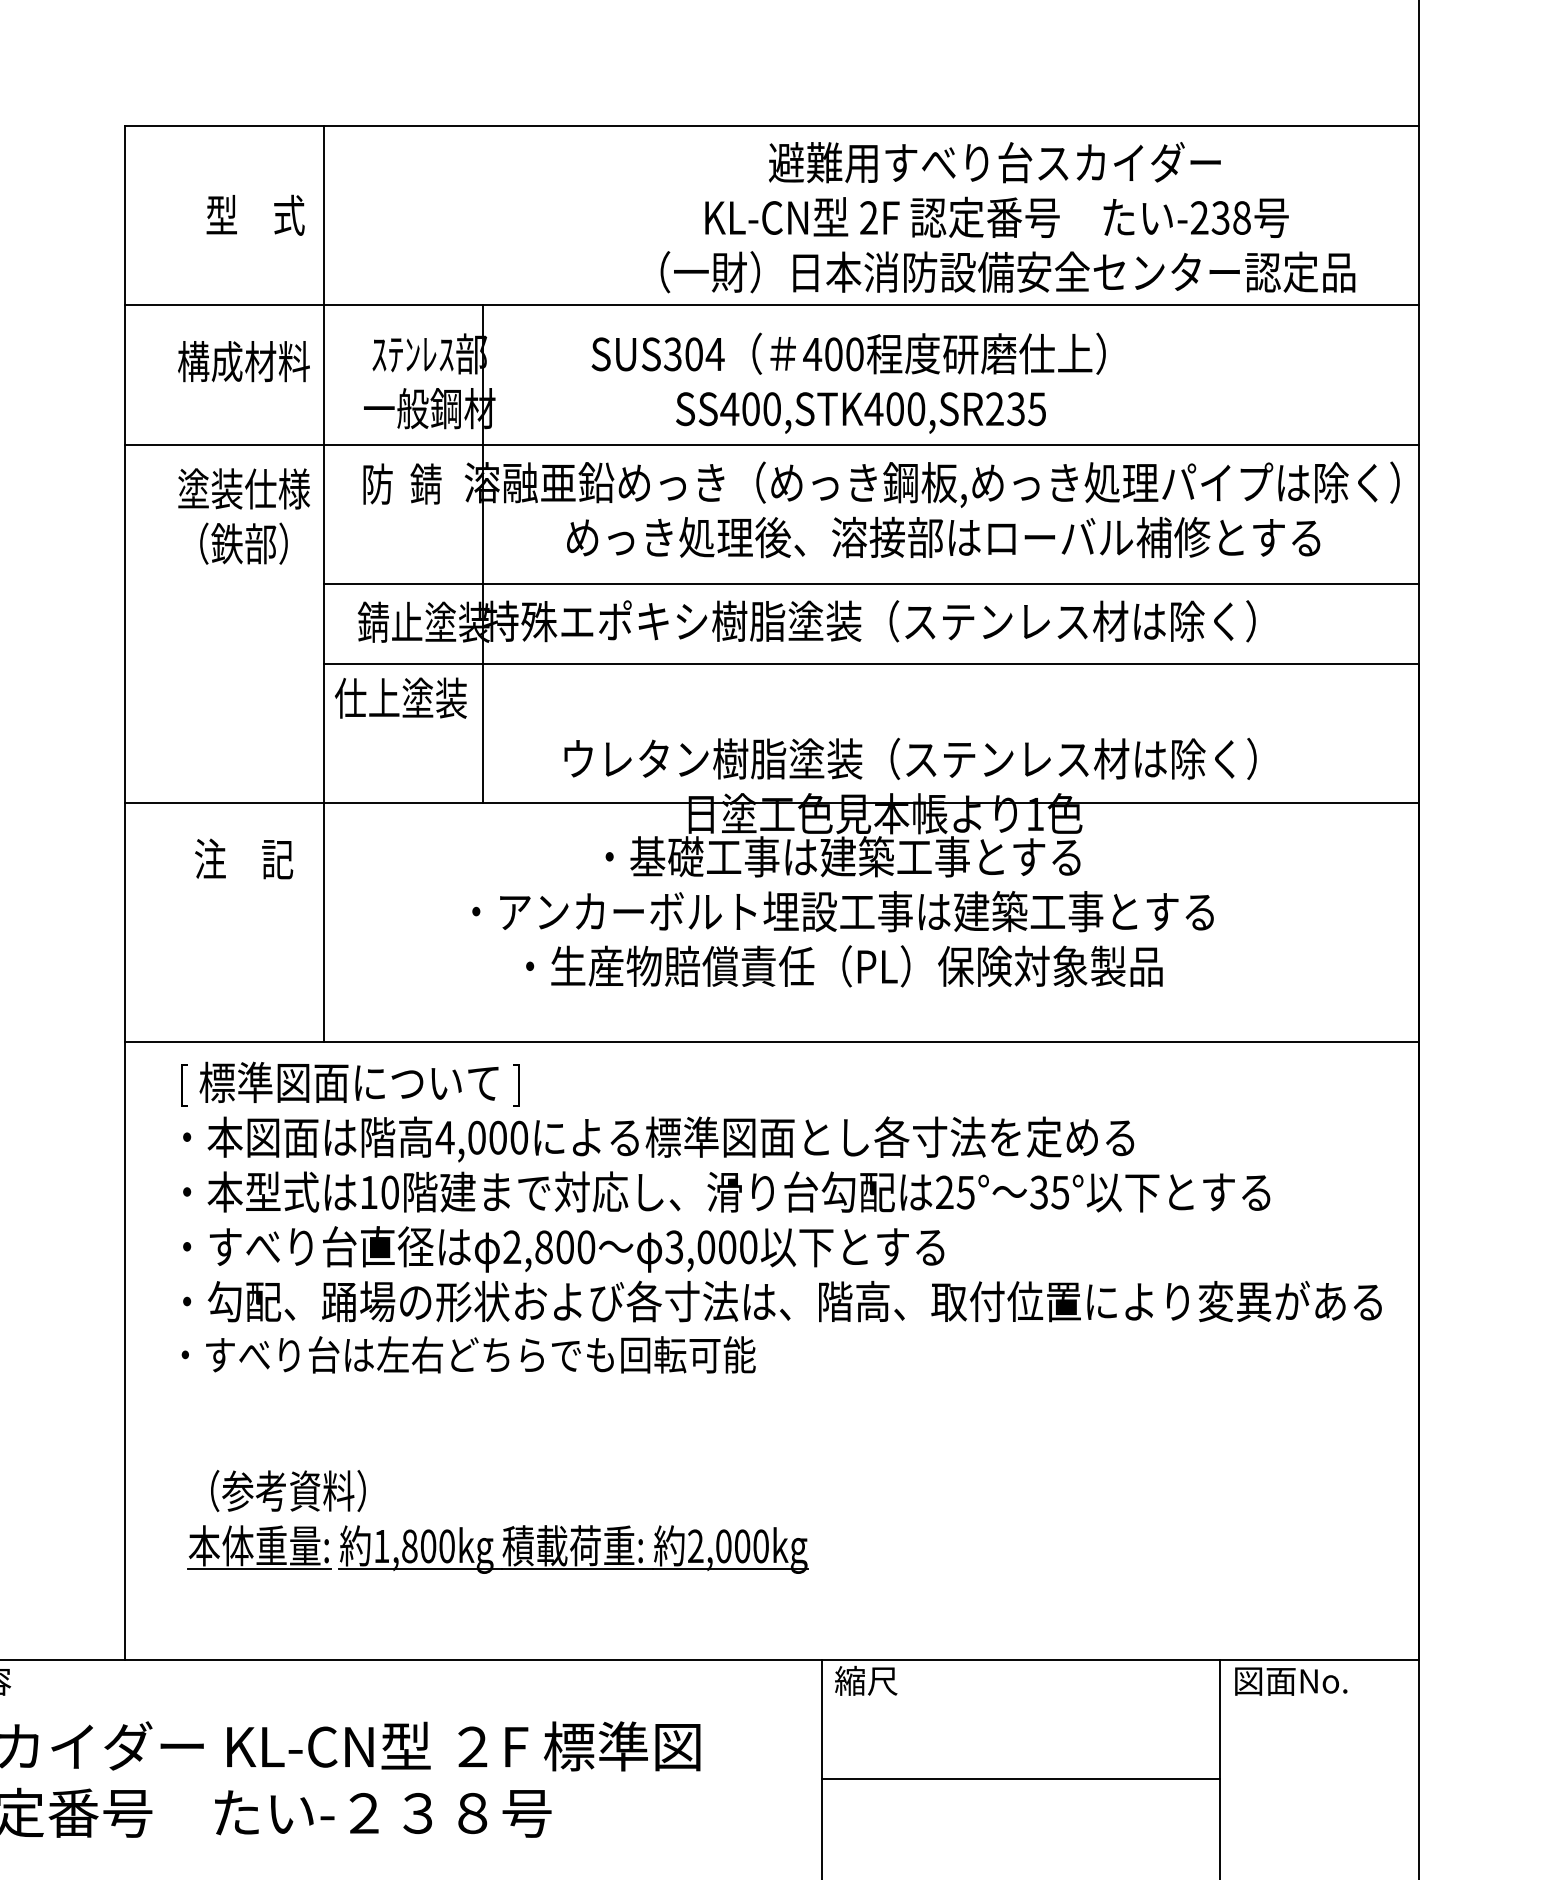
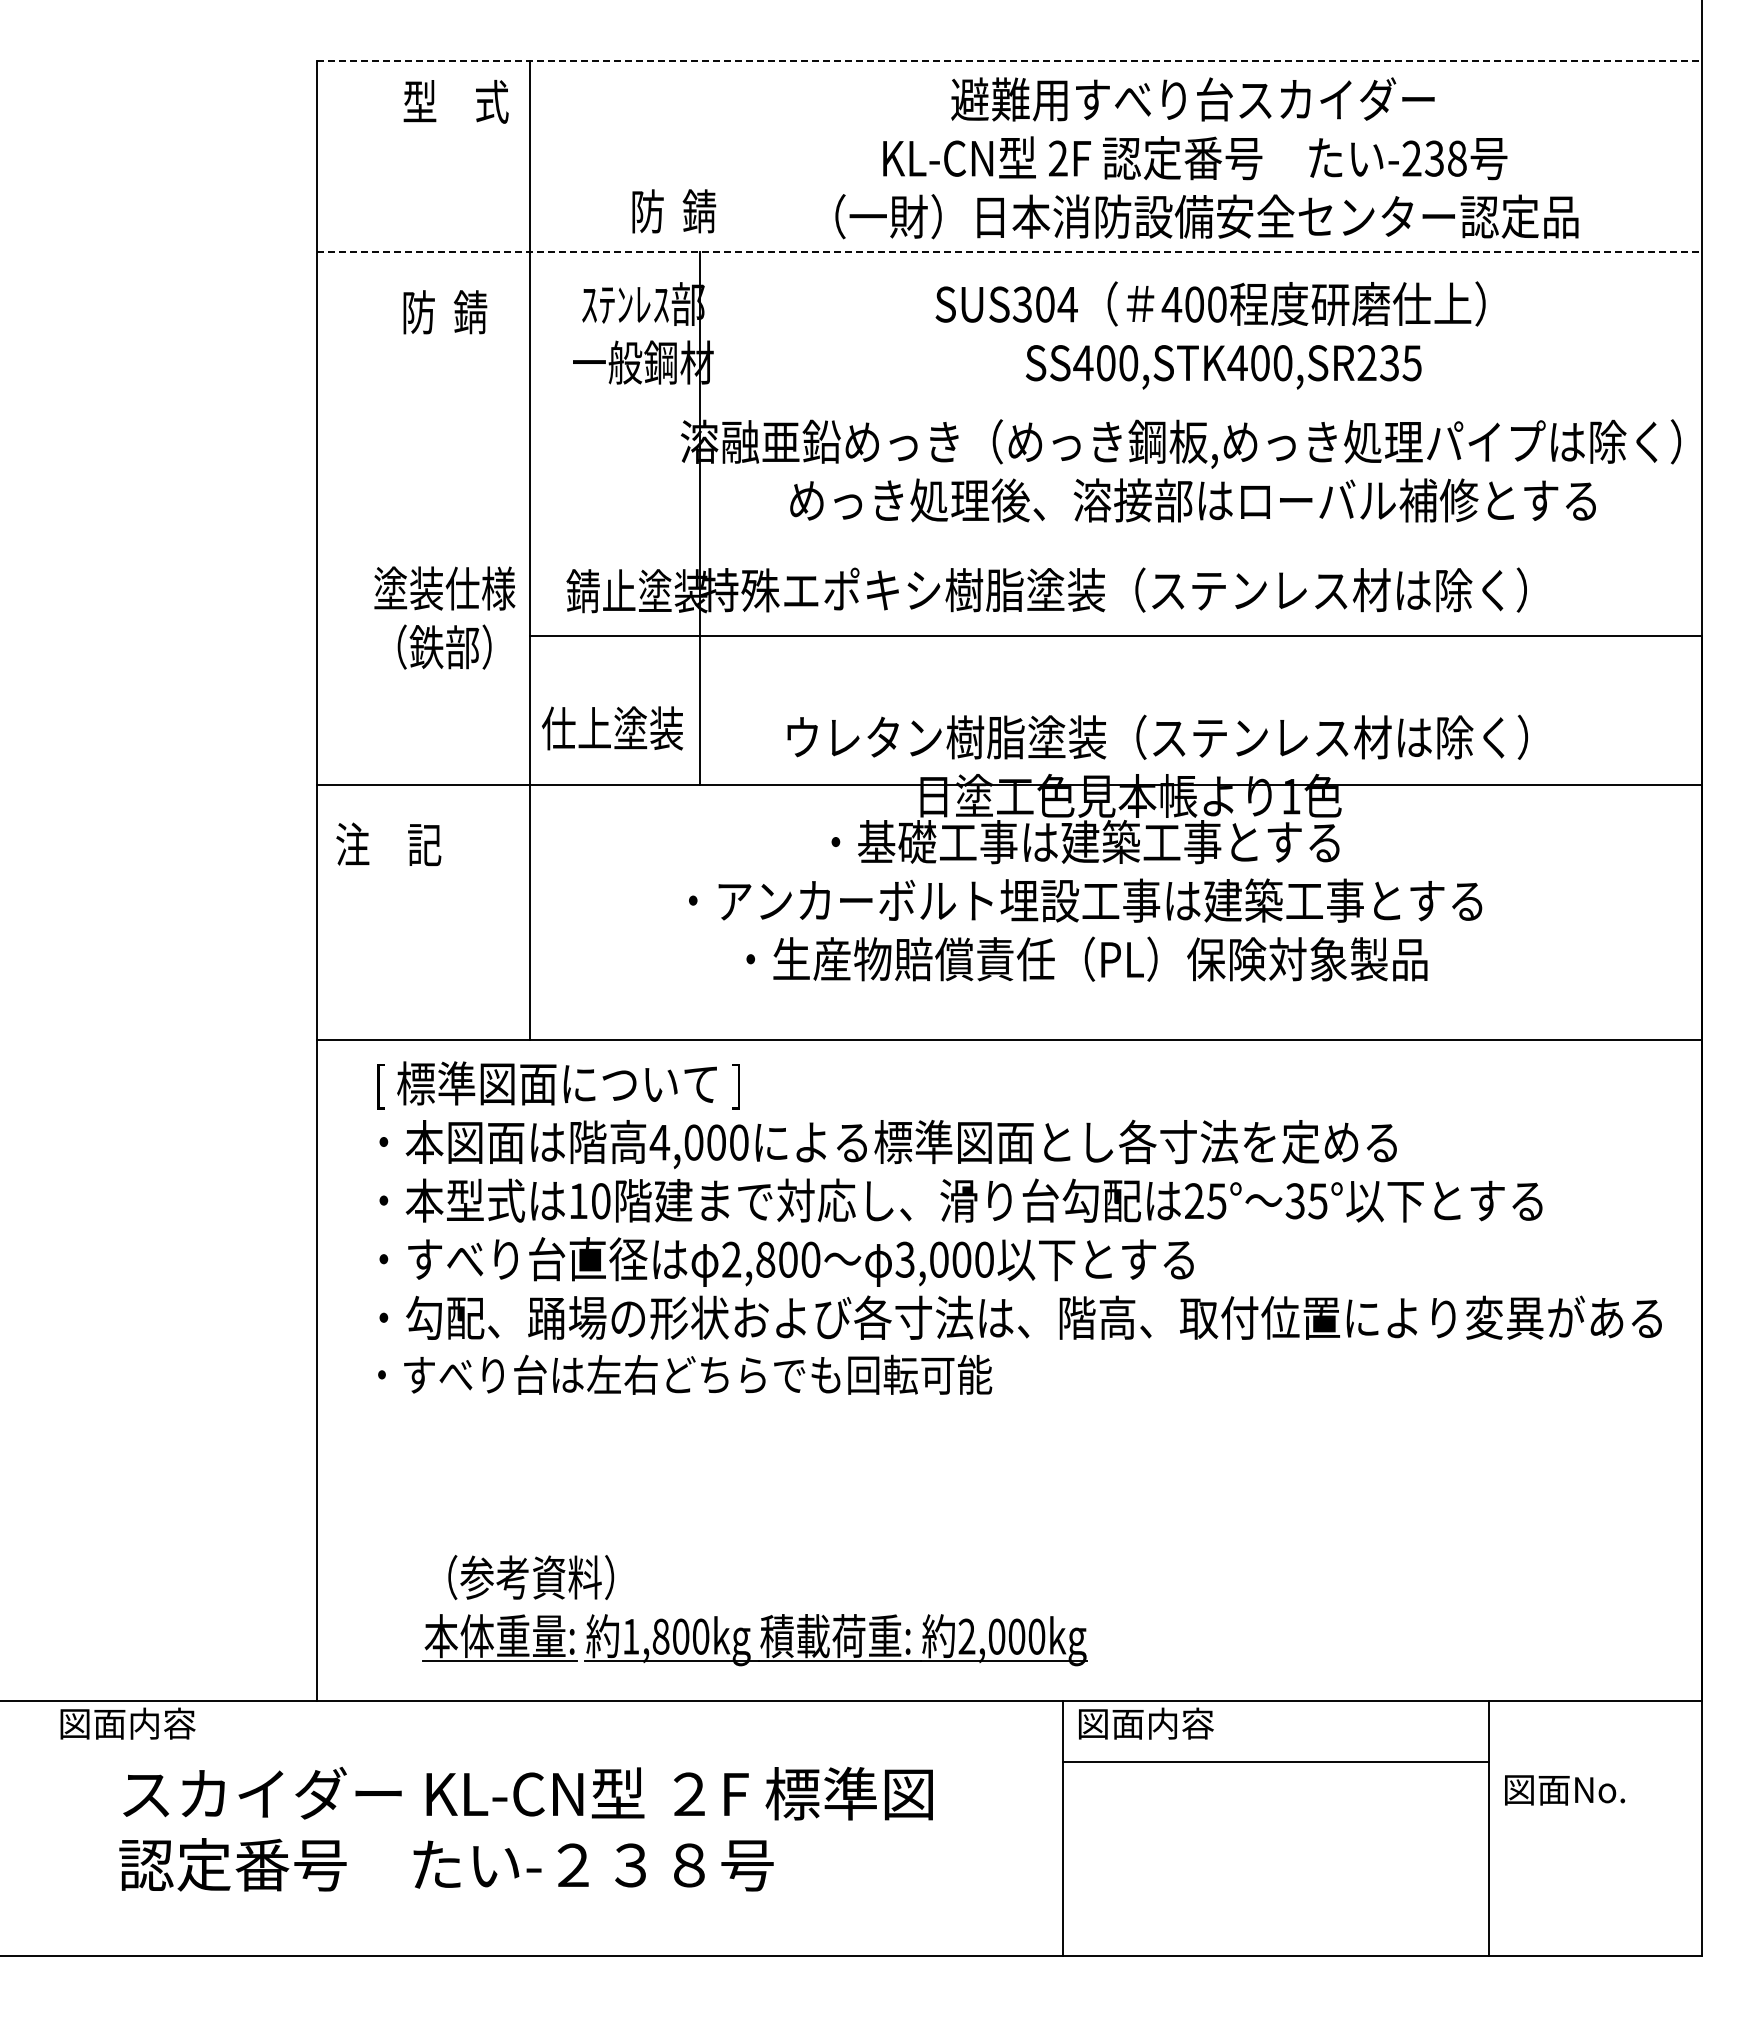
line: (771, 126) -> (1009, 60), solid -> dashed
text: (255, 215) -> (455, 101), moved
text: (1007, 217) -> (1206, 158), moved
line: (771, 305) -> (1009, 252), solid -> dashed
text: (243, 361) -> (444, 312), 構成材料 -> 防  錆
text: (848, 383) -> (1210, 335), moved
line: (771, 444) -> (1008, 401), removed
text: (402, 484) -> (674, 211), moved
text: (243, 516) -> (444, 617), moved
line: (871, 584) -> (1115, 550), removed
text: (400, 698) -> (612, 728), moved
text: (243, 858) -> (388, 843), moved
part: (503, 1529) -> (761, 1618), moved
text: (898, 1680) -> (1144, 1723), 縮尺 -> 図面内容
text: (1290, 1681) -> (1564, 1790), moved
line: (1020, 1778) -> (1275, 1761), moved

